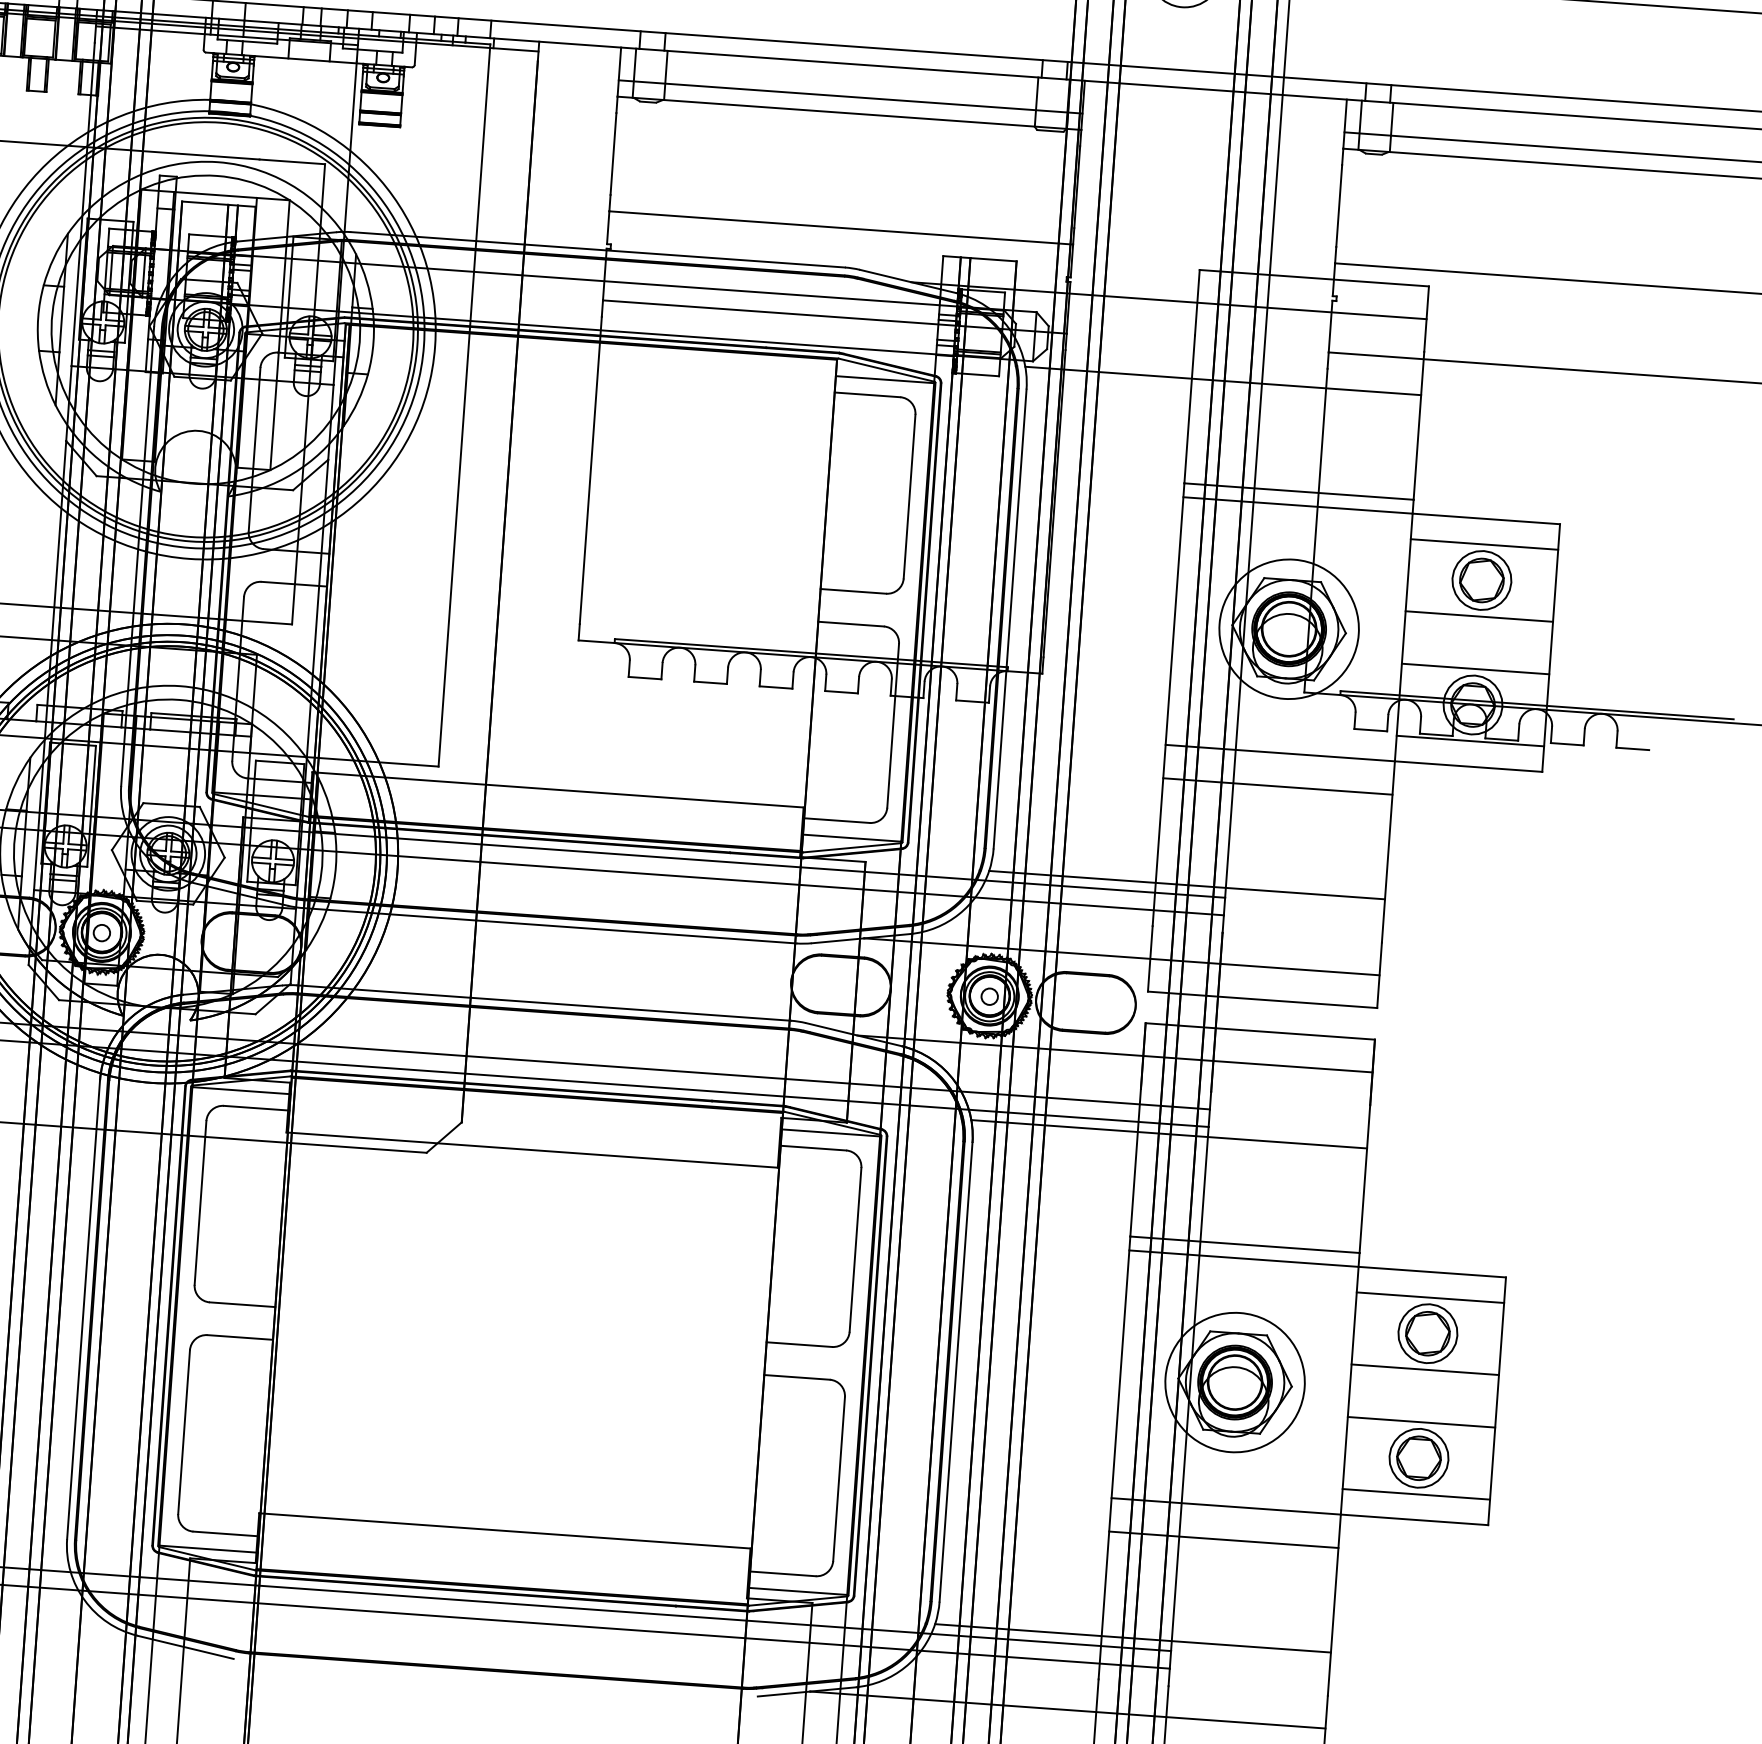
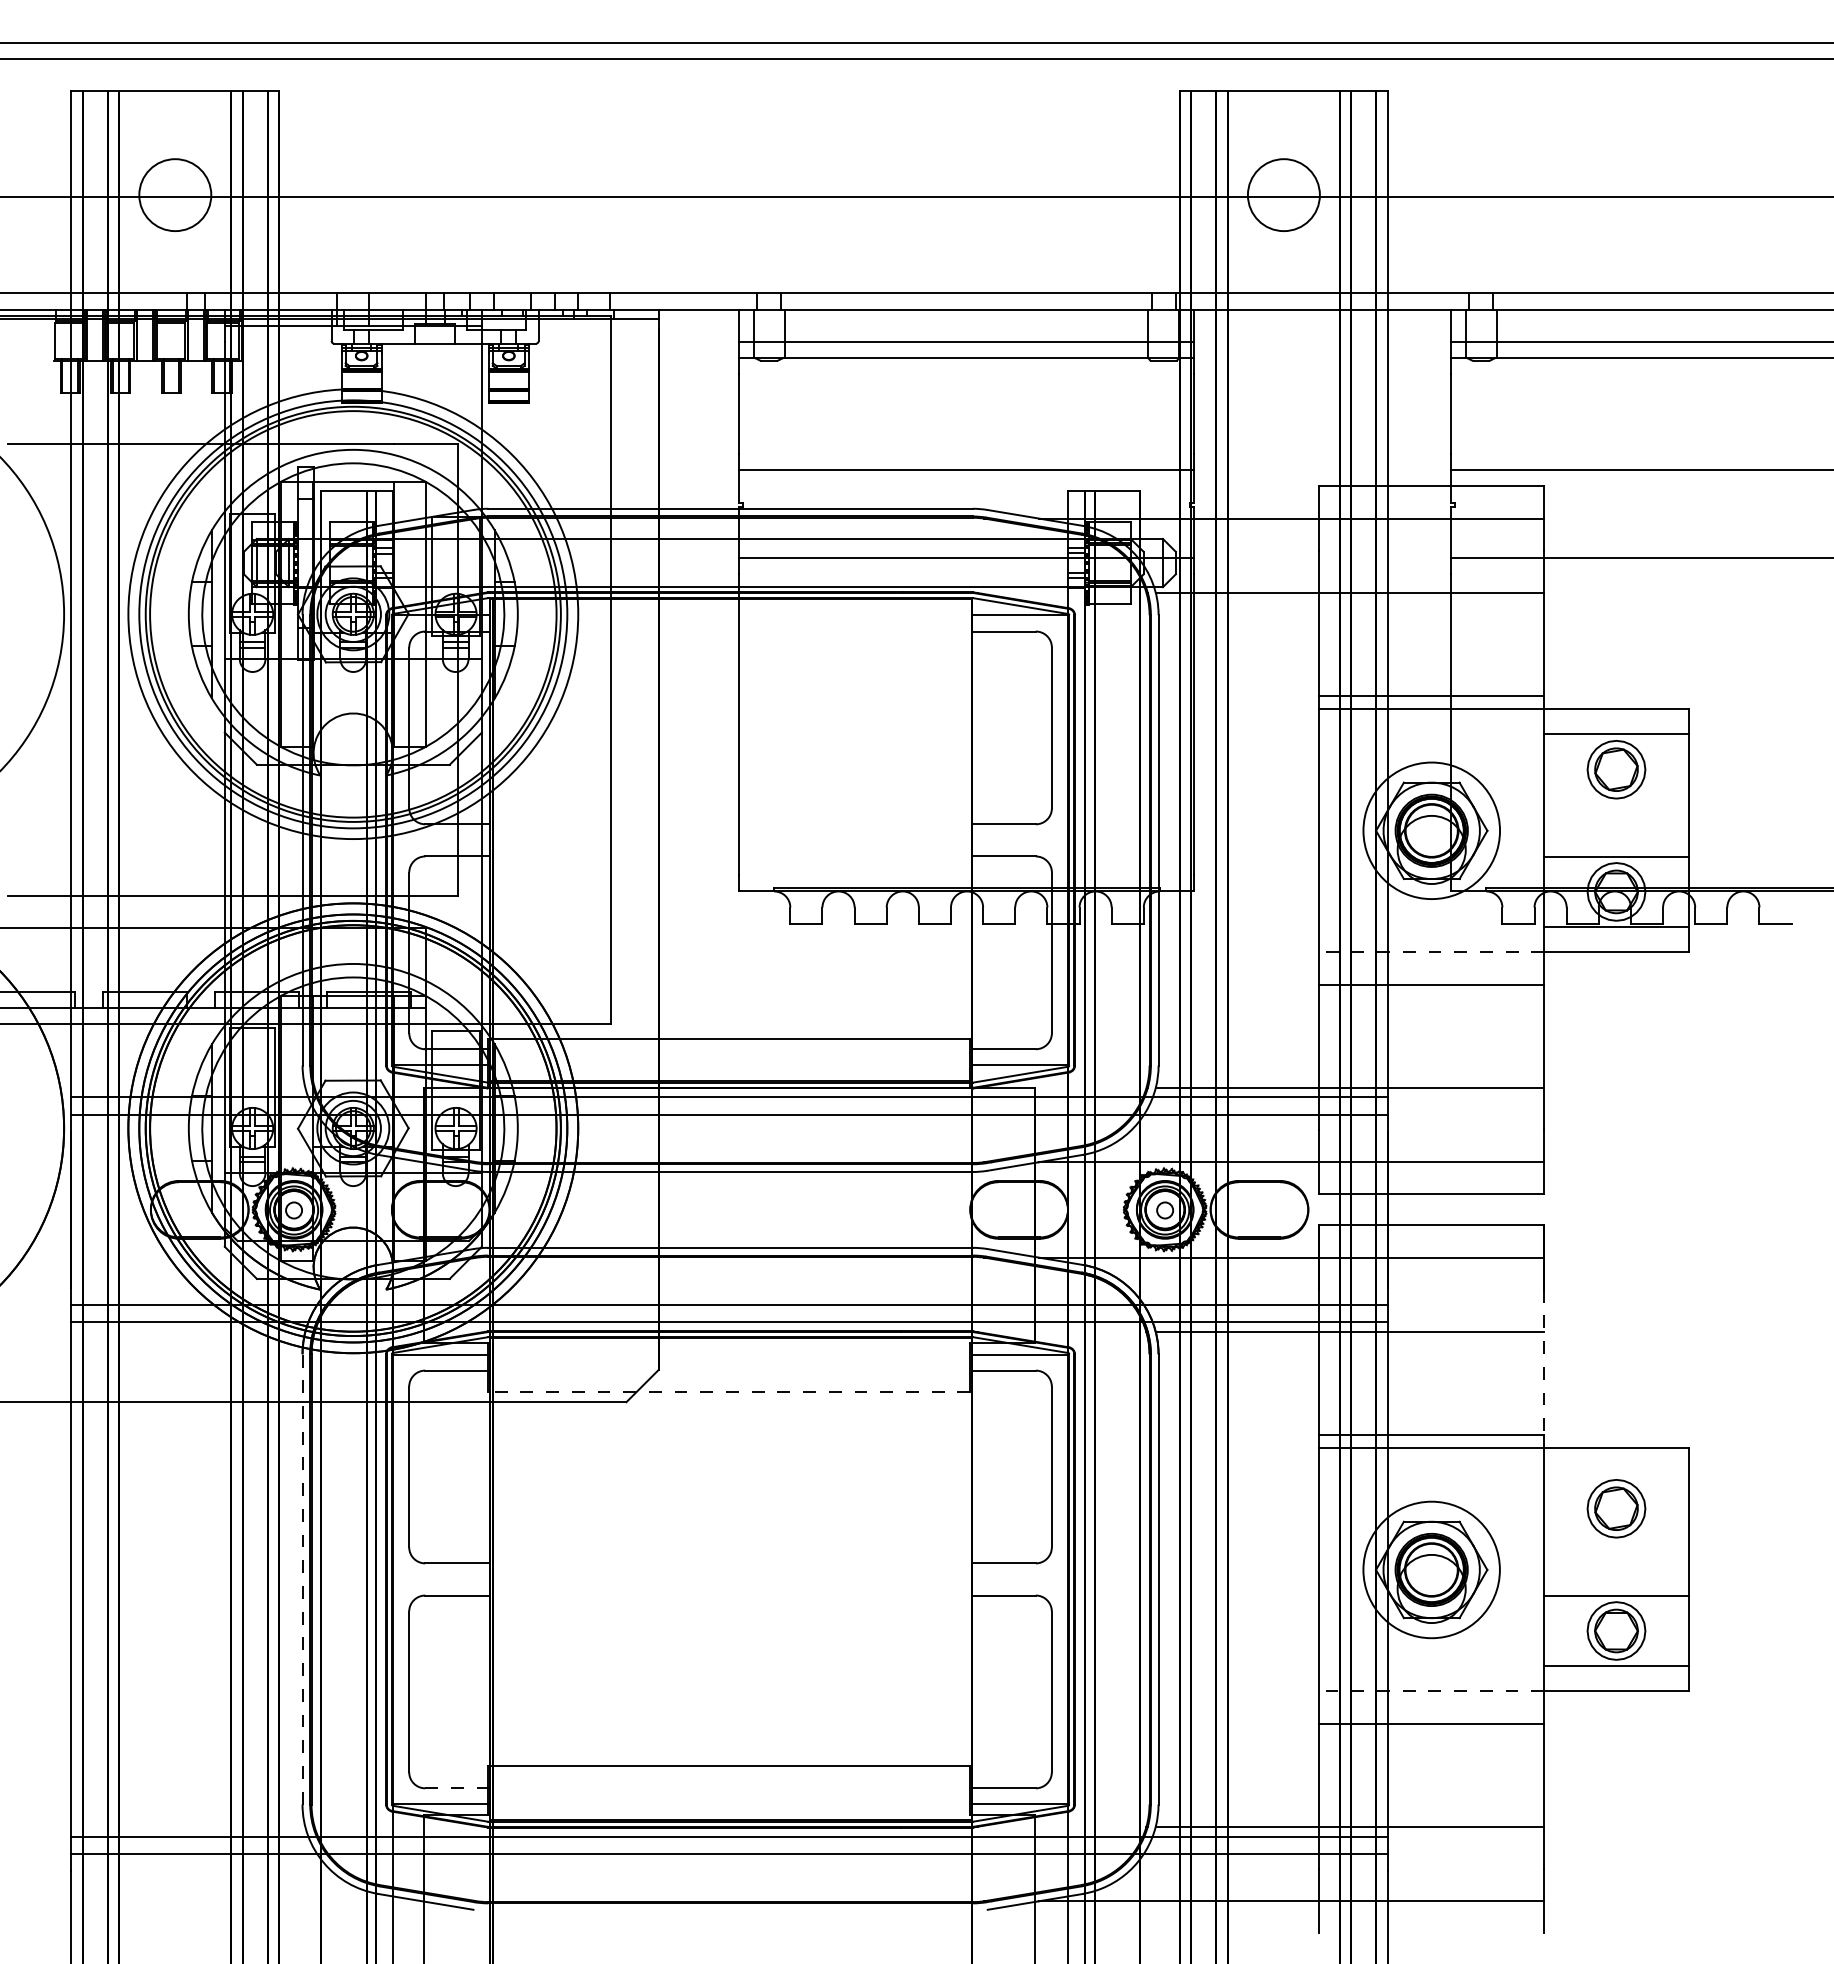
line: (1479, 616) -> (1616, 805), removed
line: (1280, 753) -> (1431, 952), solid -> dashed
line: (532, 1150) -> (729, 1392), solid -> dashed
line: (1365, 1179) -> (1544, 1362), solid -> dashed
line: (1430, 1297) -> (1616, 1473), removed
line: (83, 1308) -> (302, 1578), solid -> dashed
line: (1425, 1370) -> (1616, 1544), removed
line: (1226, 1506) -> (1431, 1691), solid -> dashed
line: (225, 1534) -> (456, 1788), solid -> dashed

